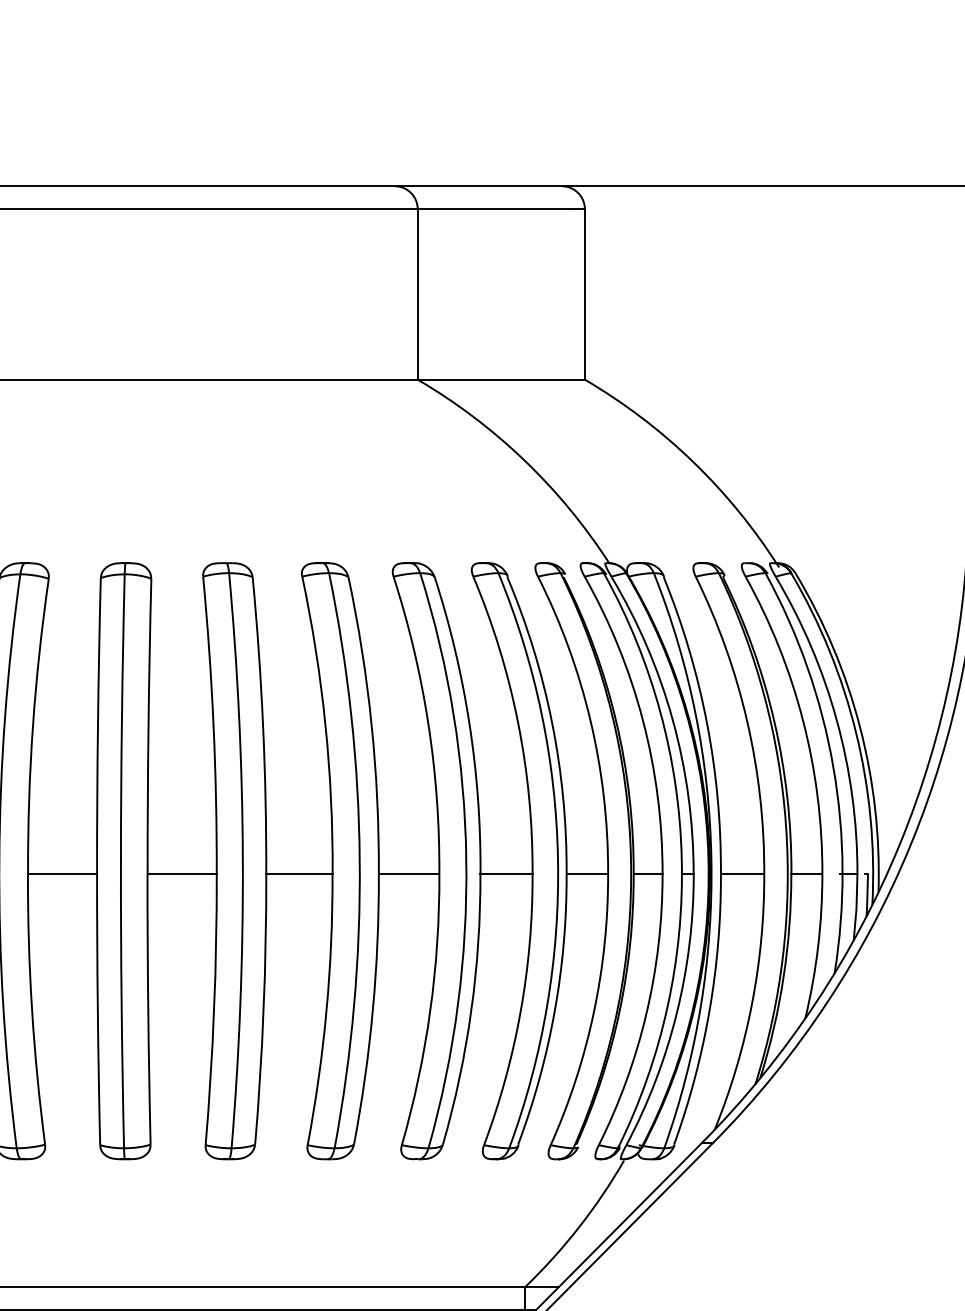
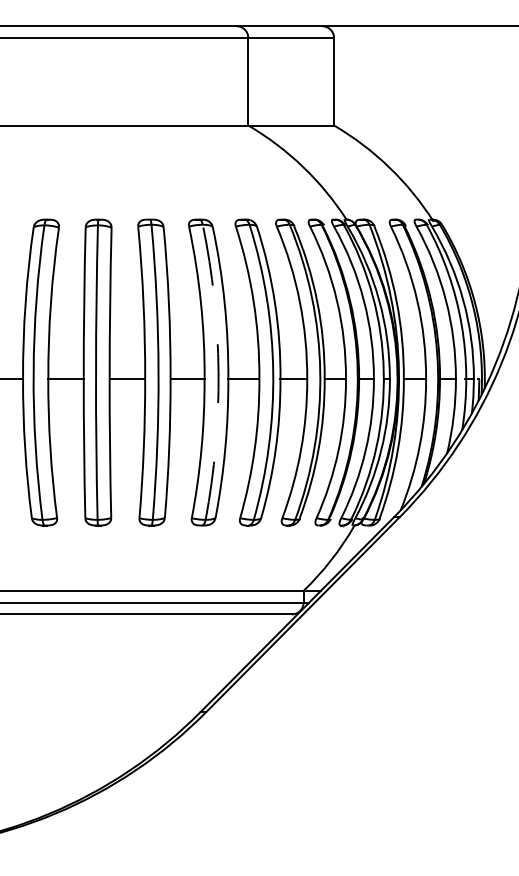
arc: (359, 861) -> (218, 372), solid -> dashed

